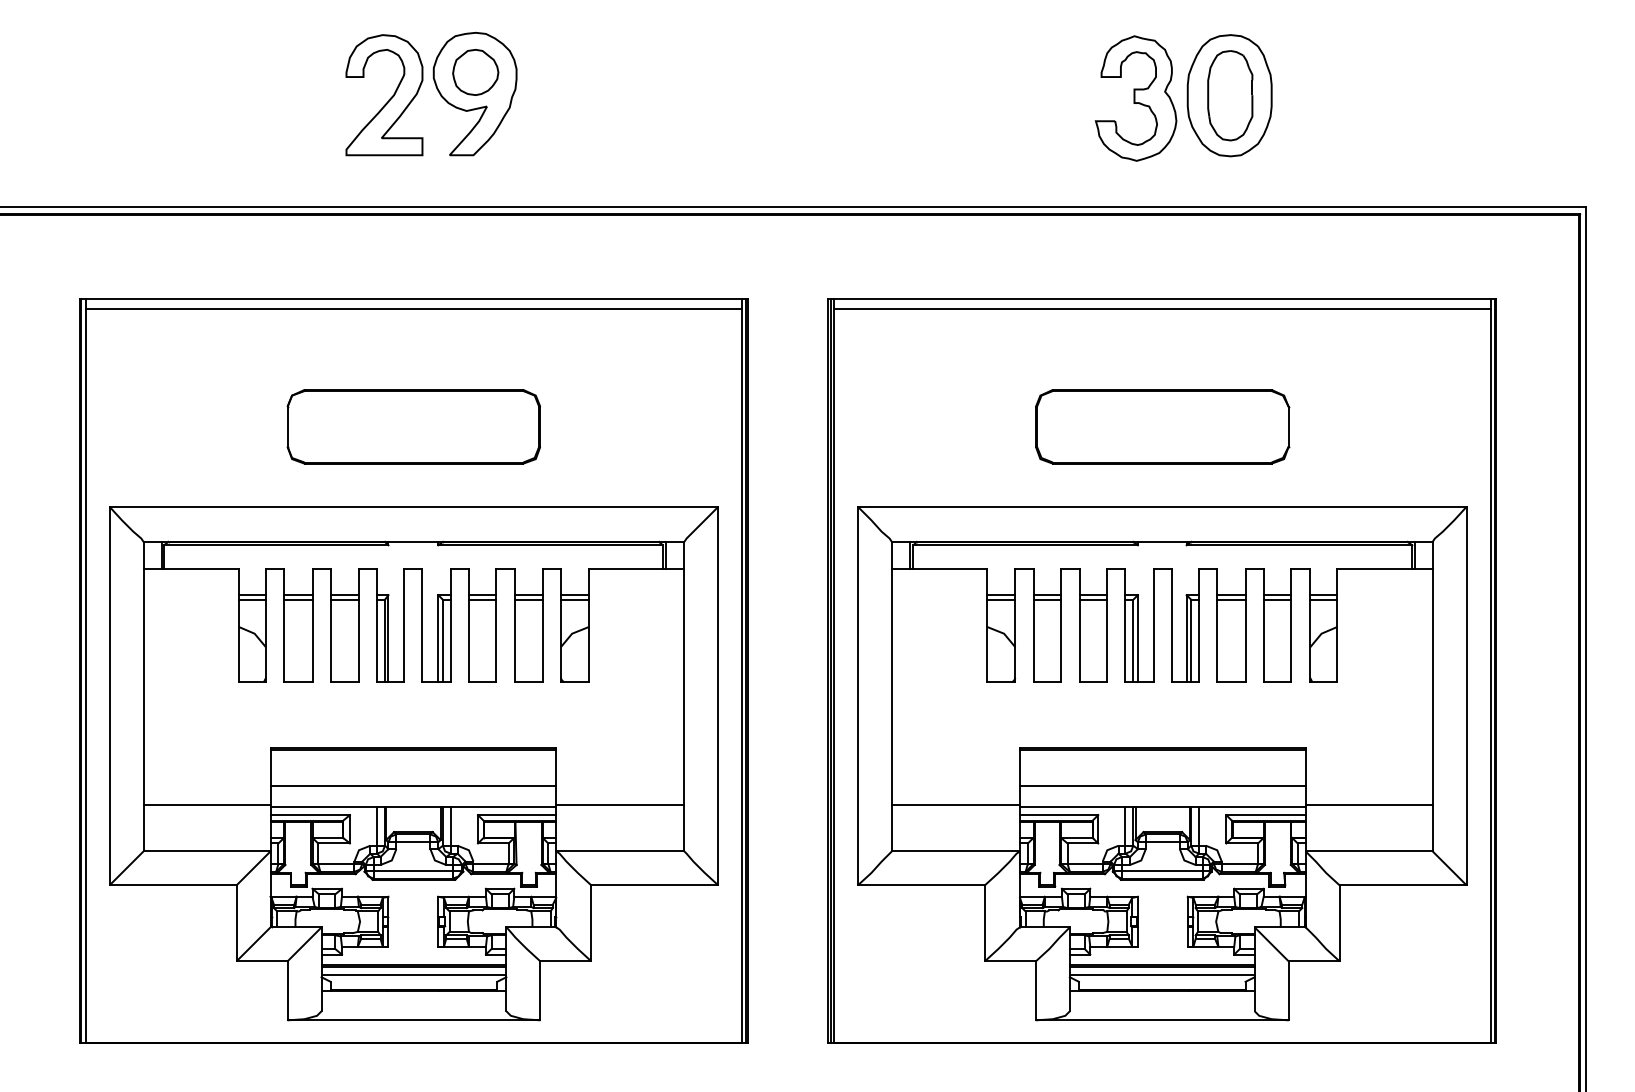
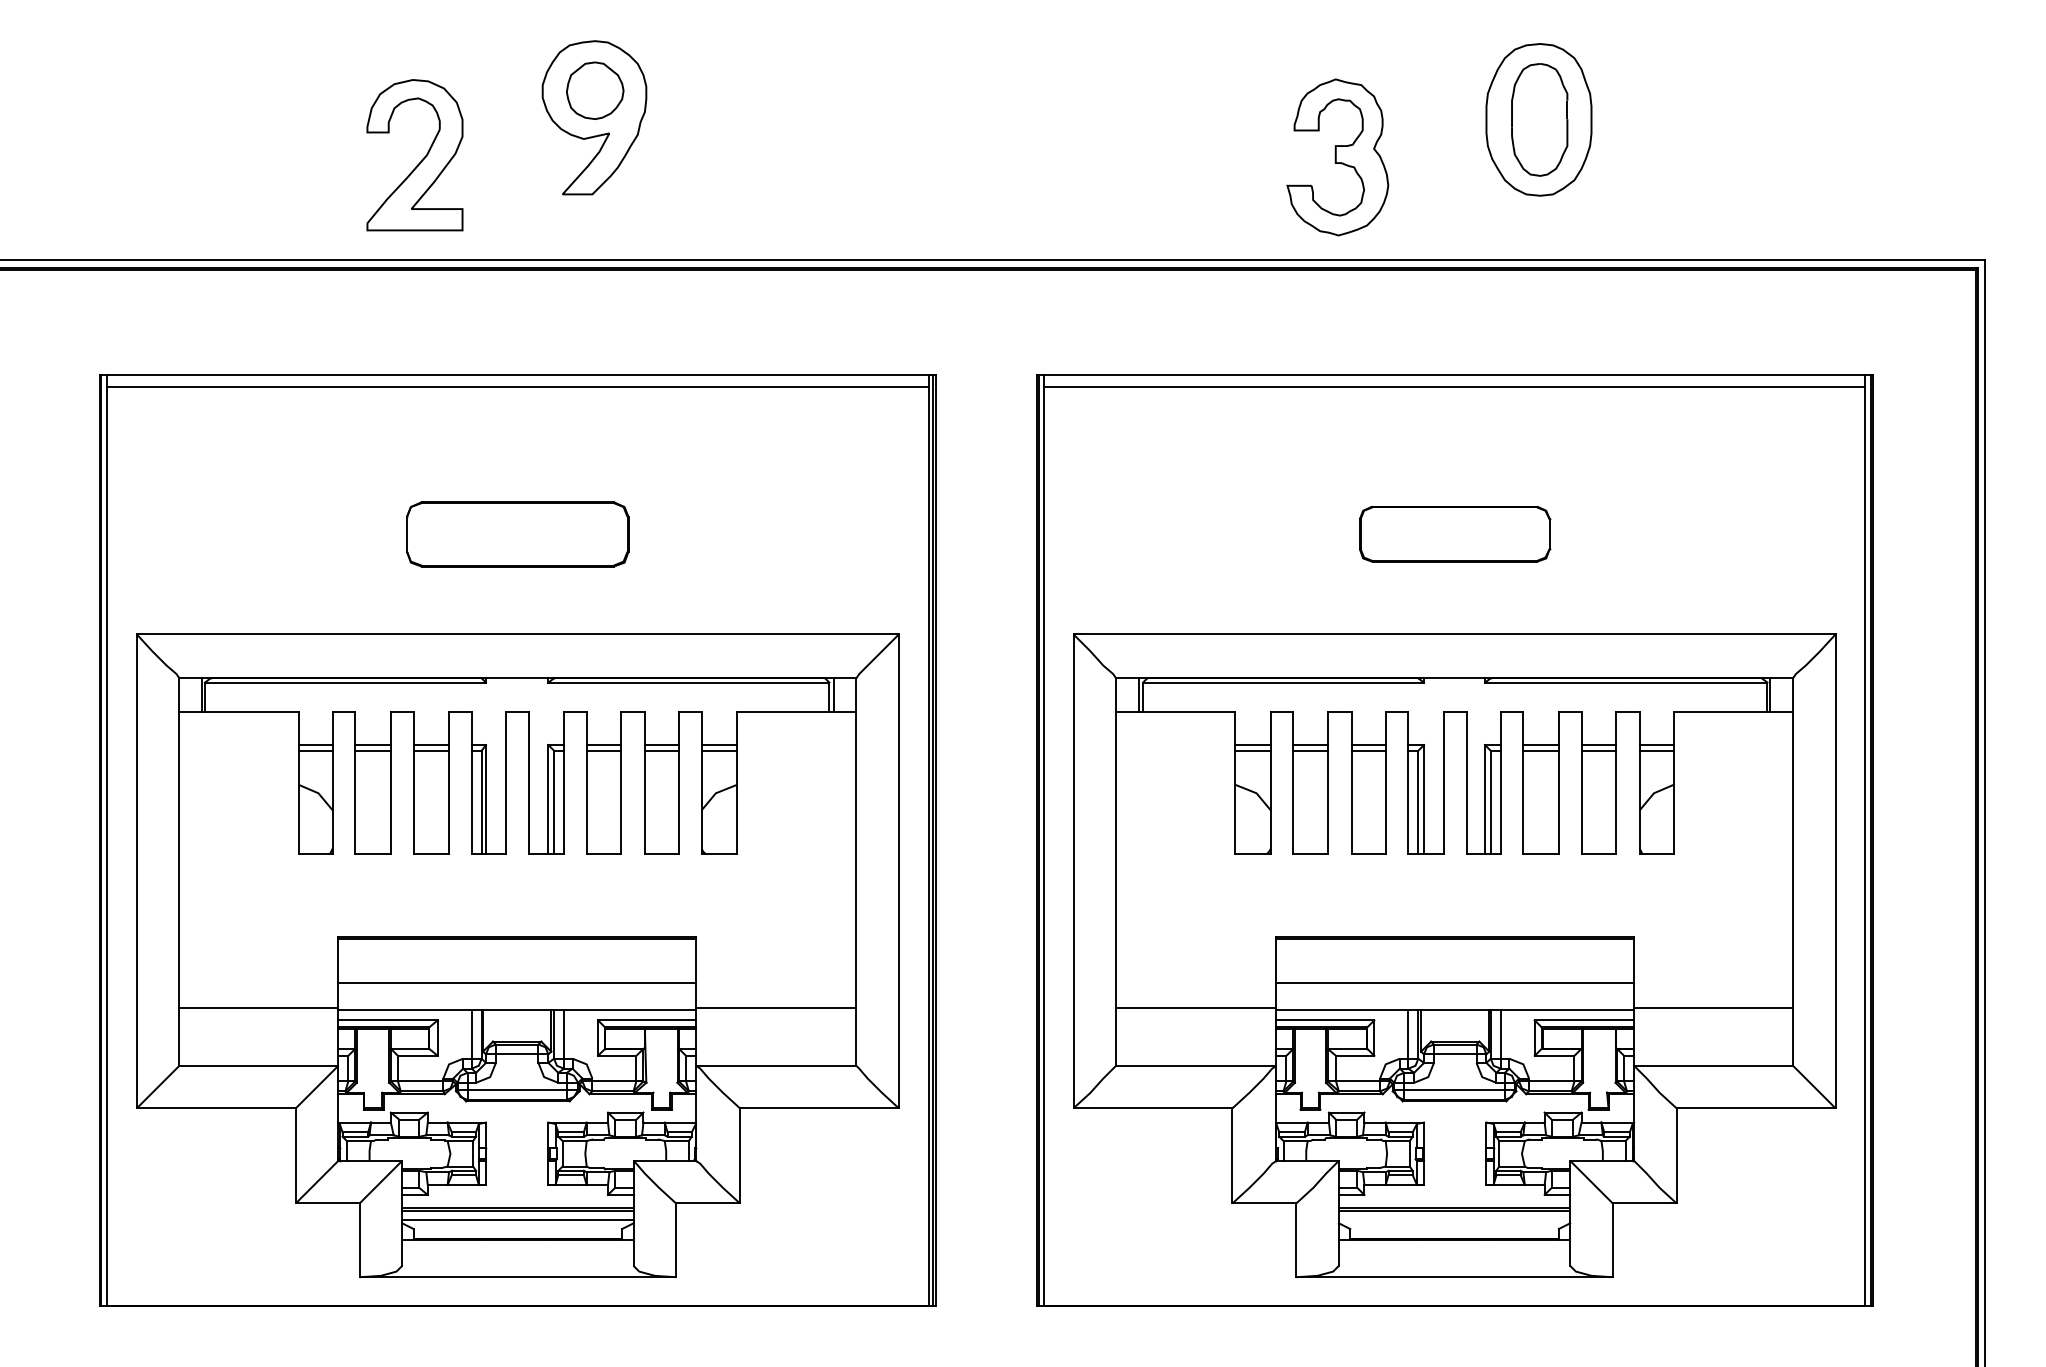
part: (1135, 98) -> (1337, 157), moved
part: (388, 100) -> (420, 161), moved
part: (413, 426) -> (517, 534), size x0.7
part: (1162, 426) -> (1454, 533), size x0.6
line: (1162, 975) -> (1454, 1220), removed

